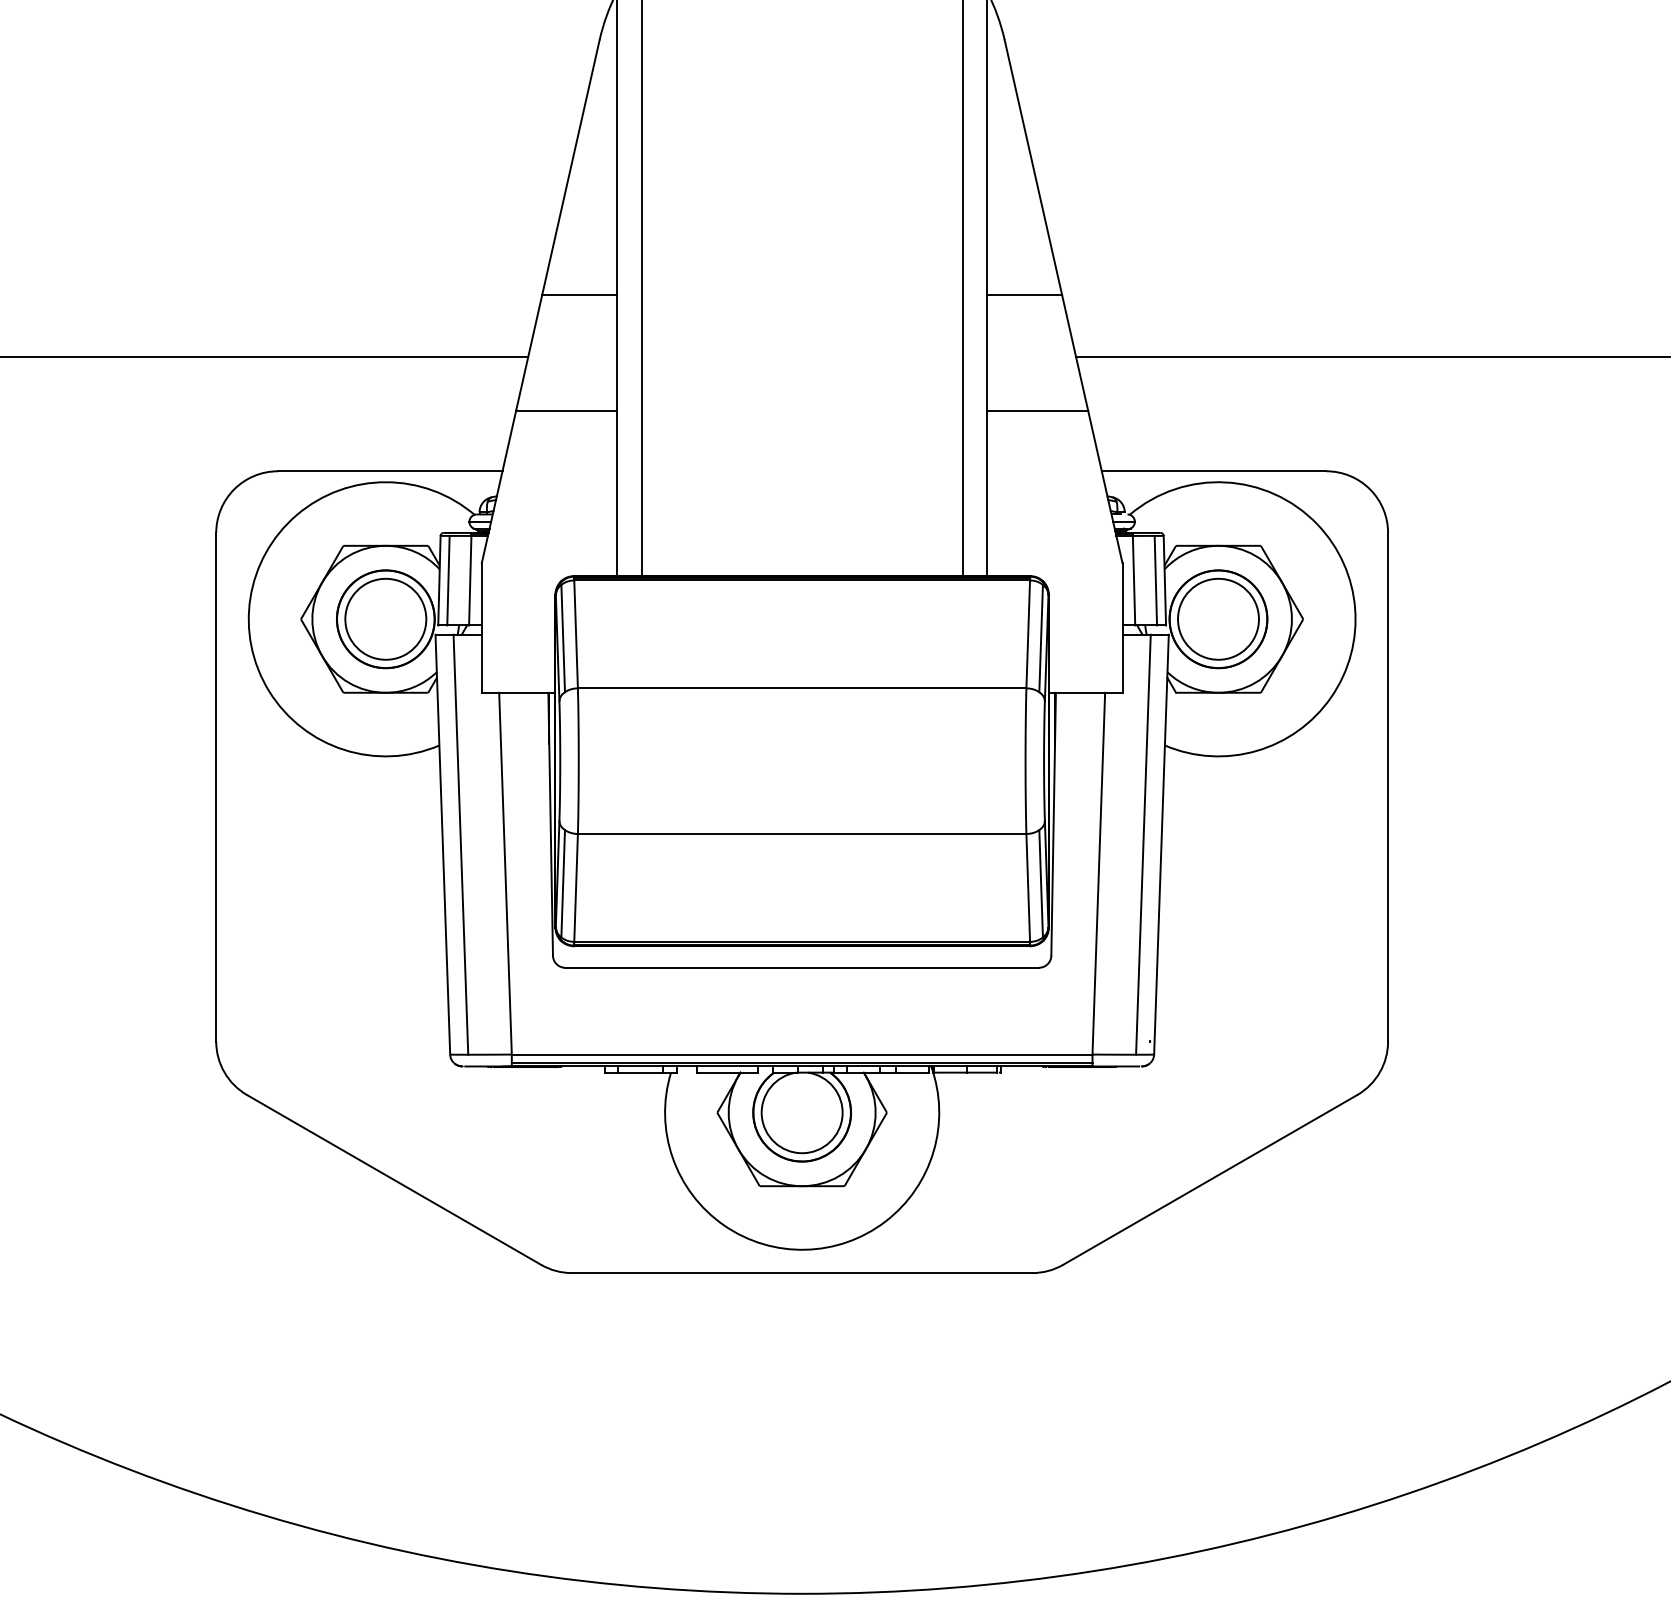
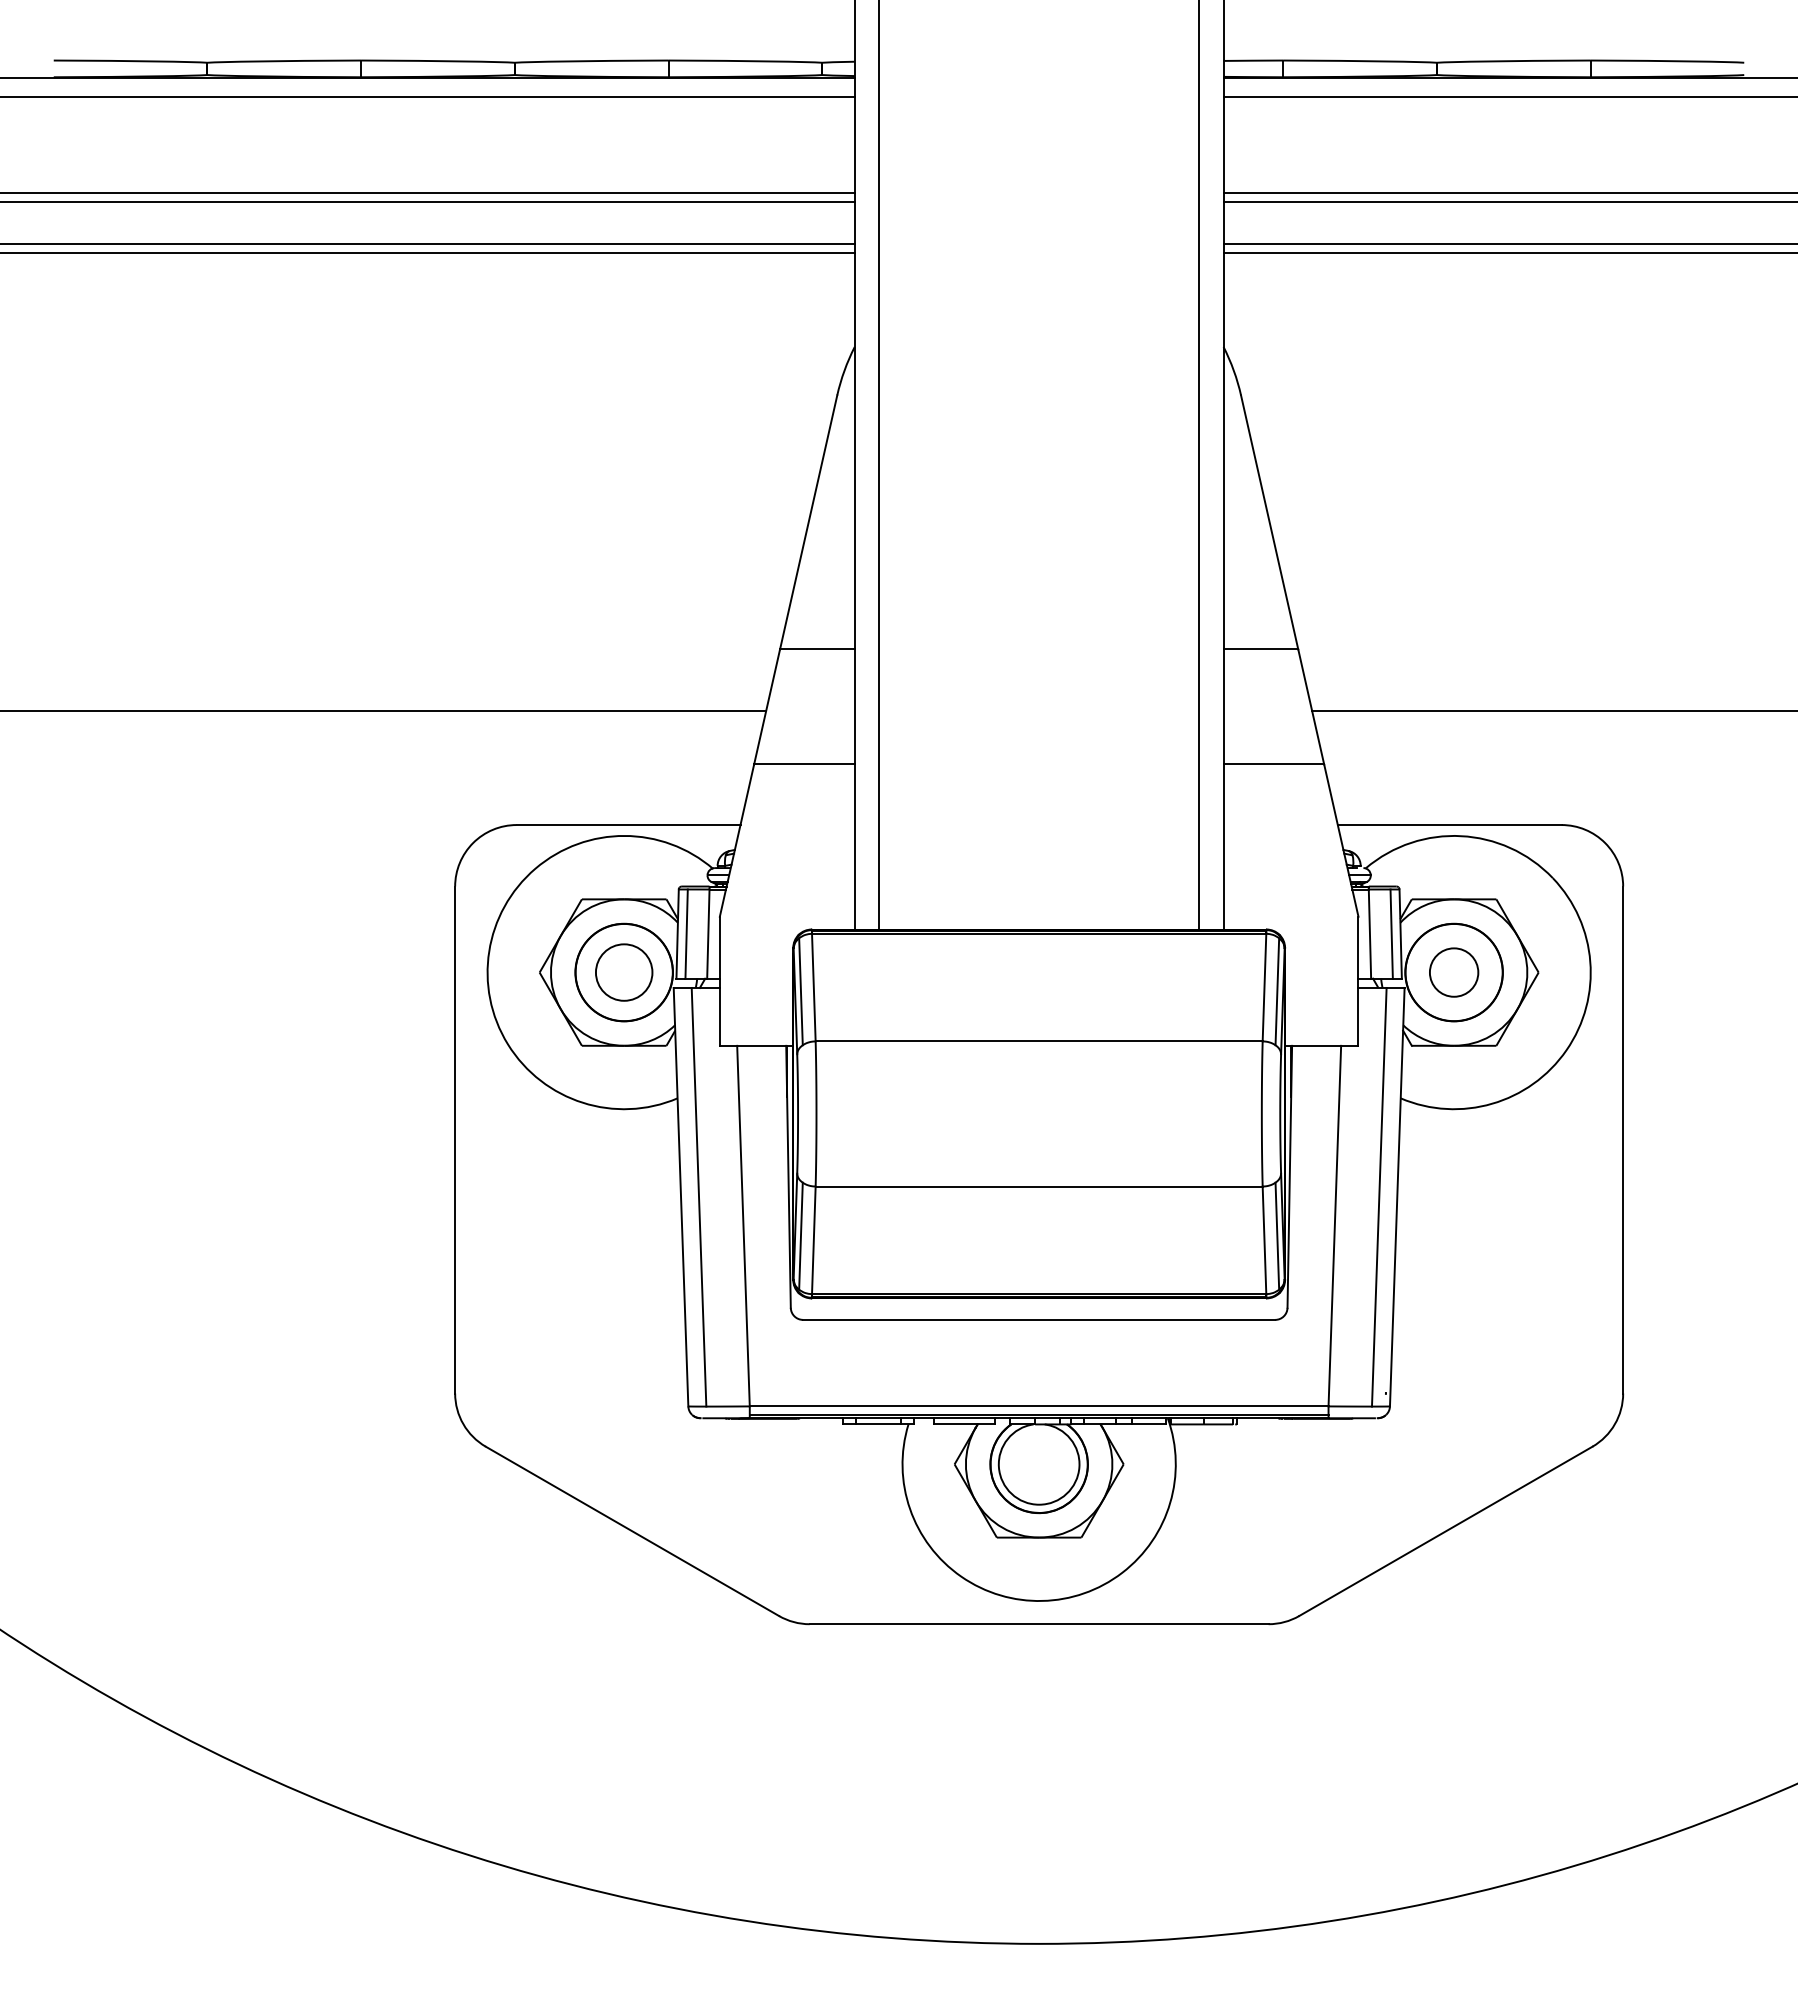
circle: (385, 619) -> (623, 972), size x0.7
circle: (1217, 619) -> (1453, 972), size x0.6

